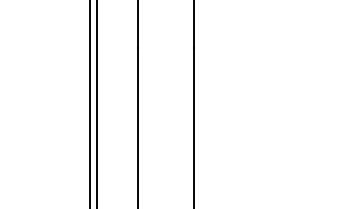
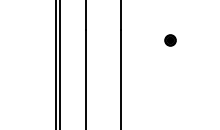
part: (273, 65) -> (170, 40), added

